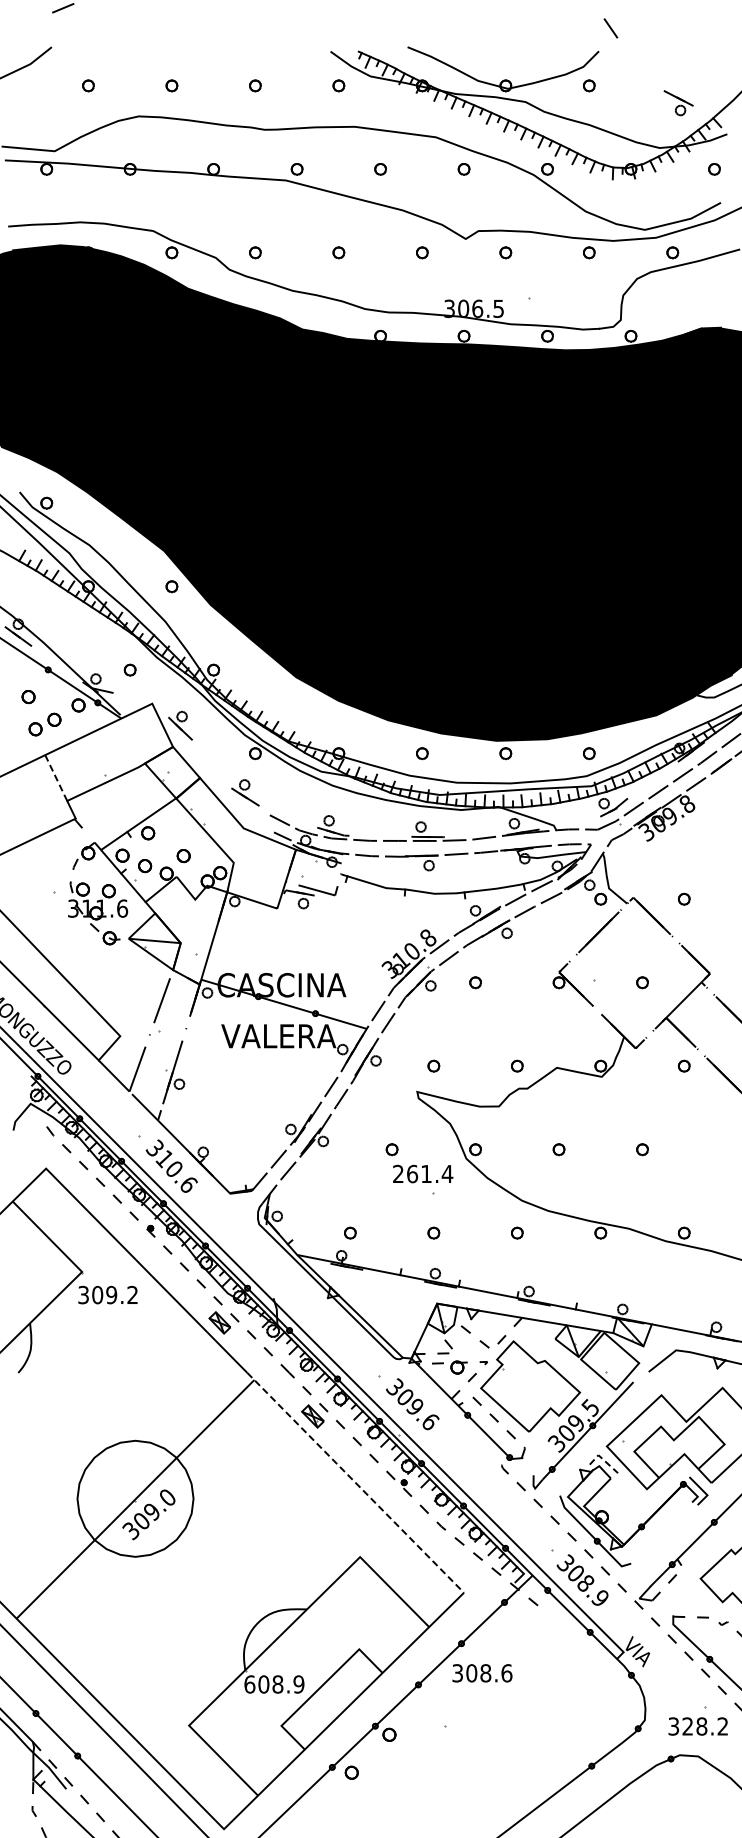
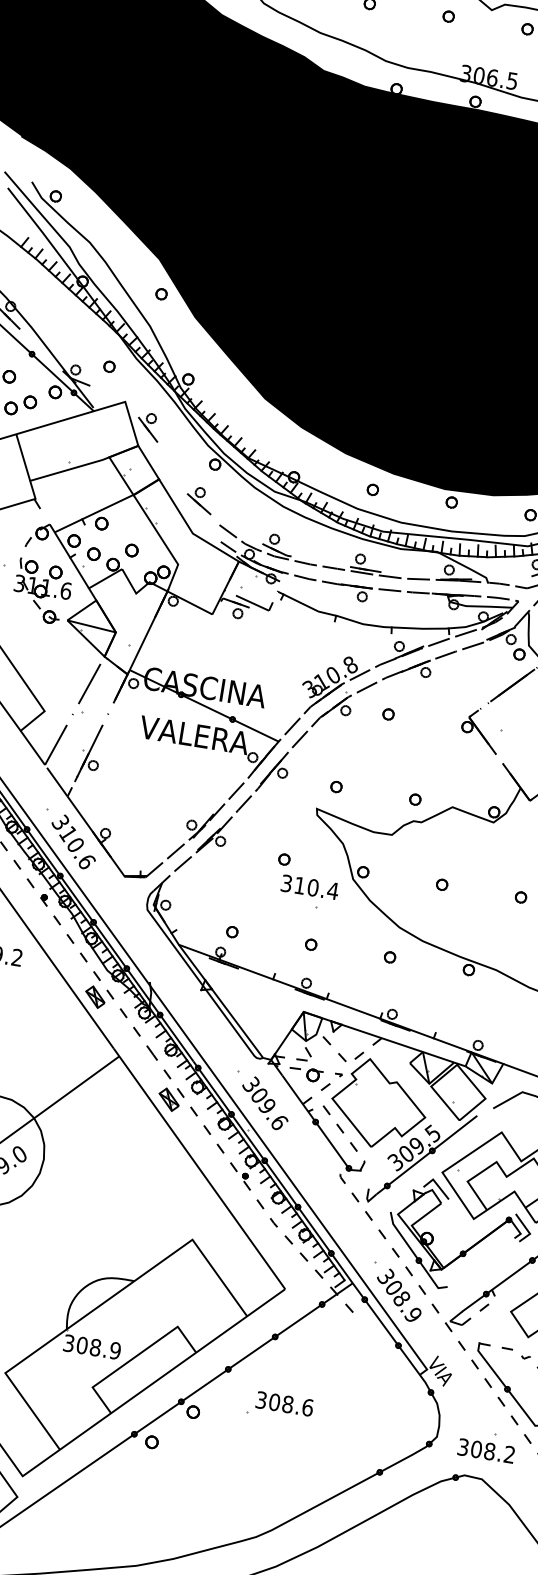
line: (56, 778) -> (23, 458), dashed -> solid
text: (412, 1173) -> (300, 885), 261.4 -> 310.4
line: (603, 1459) -> (437, 1184), dashed -> solid
line: (356, 1483) -> (200, 1169), dashed -> solid
text: (482, 1673) -> (284, 1404), moved
text: (249, 1684) -> (68, 1343), 608.9 -> 308.9
text: (687, 1726) -> (476, 1449), 328.2 -> 308.2

